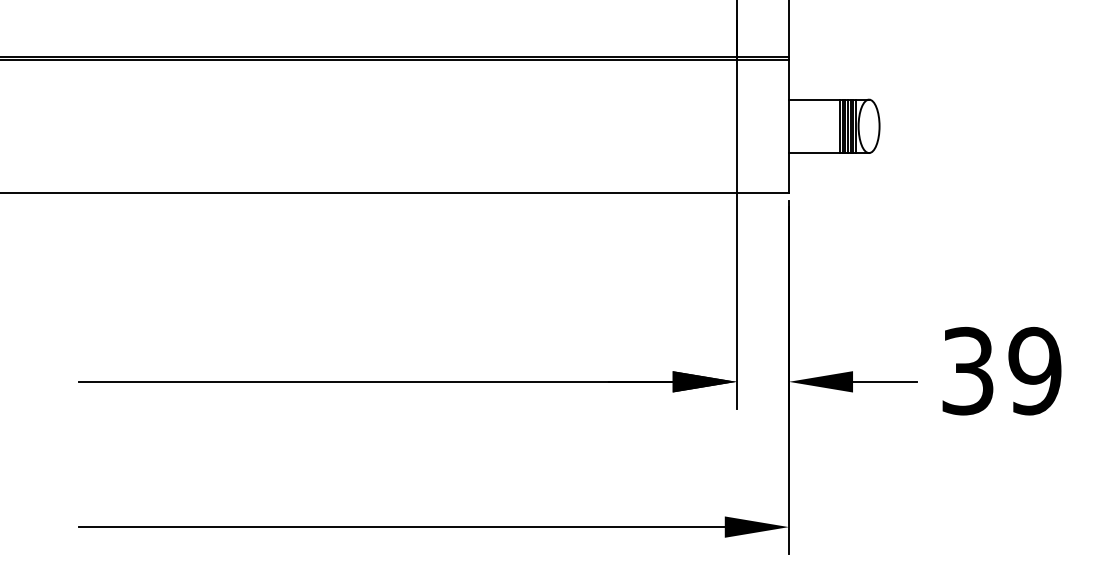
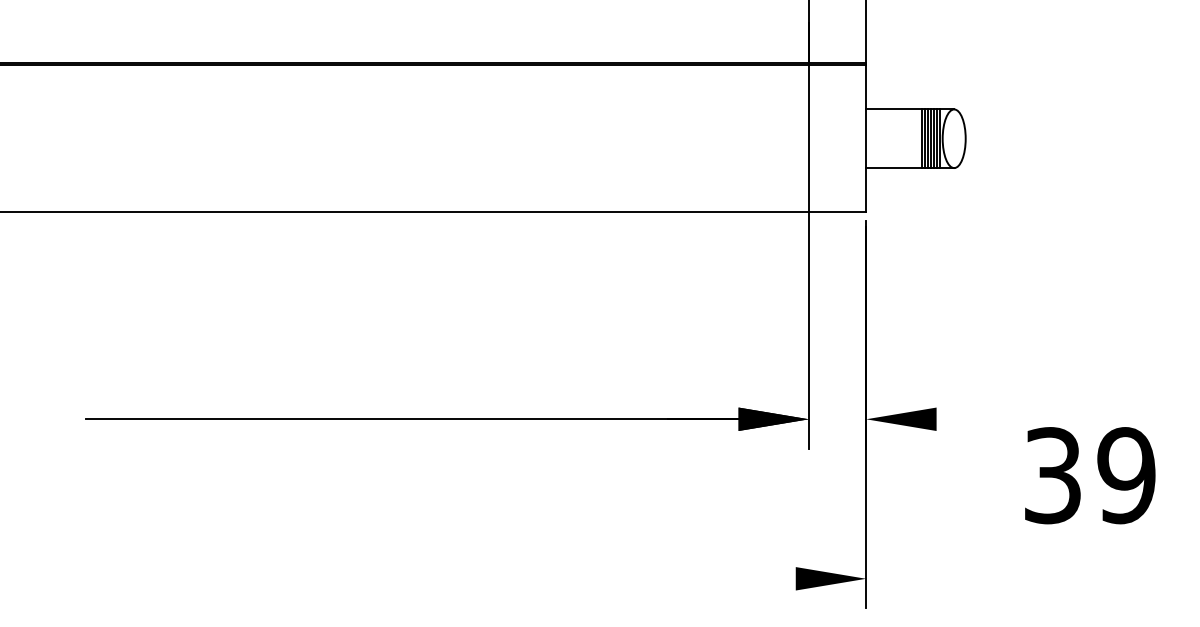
text: (1001, 371) -> (1089, 476), moved
line: (885, 381) -> (972, 418), removed
line: (401, 527) -> (440, 579), removed

